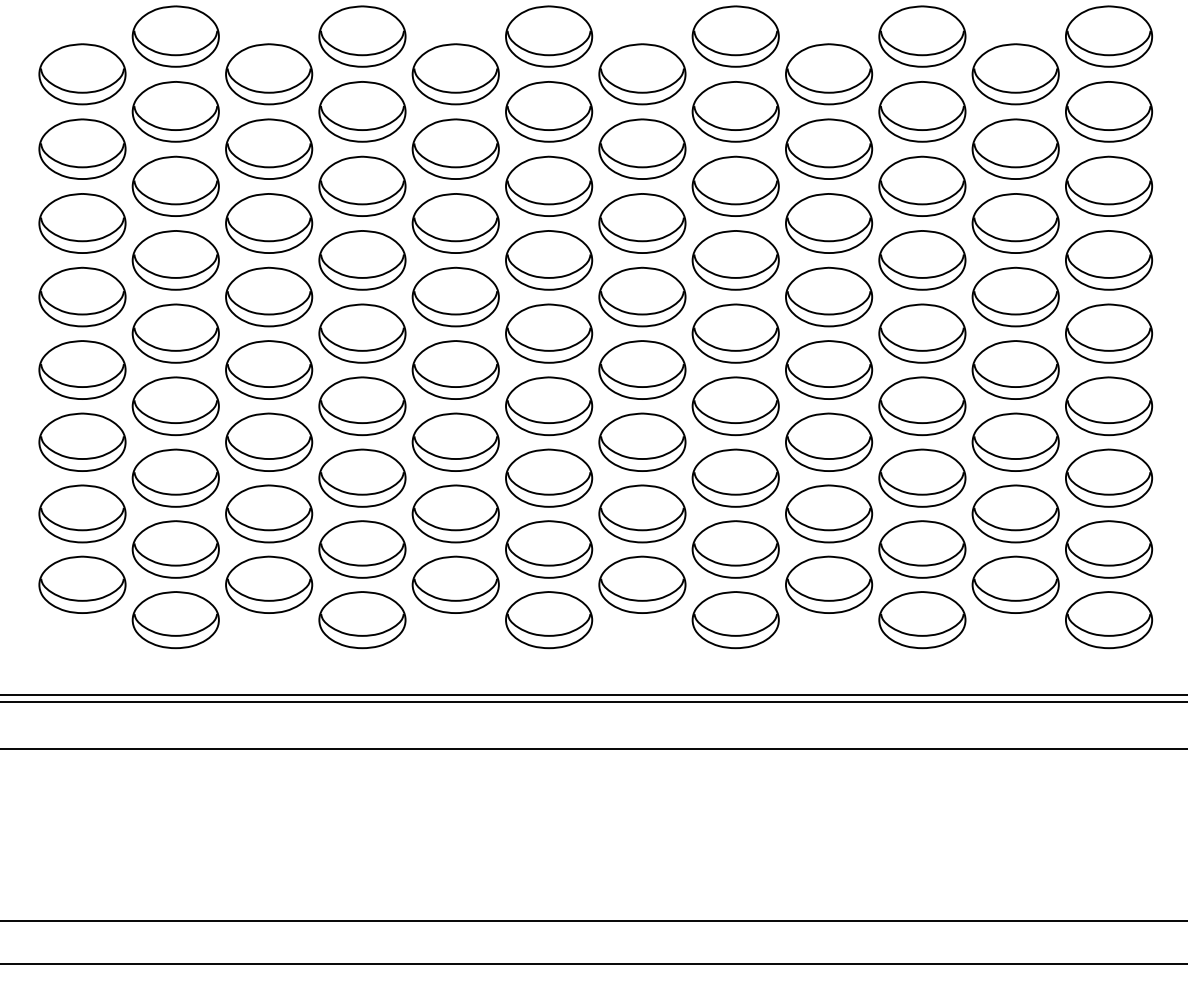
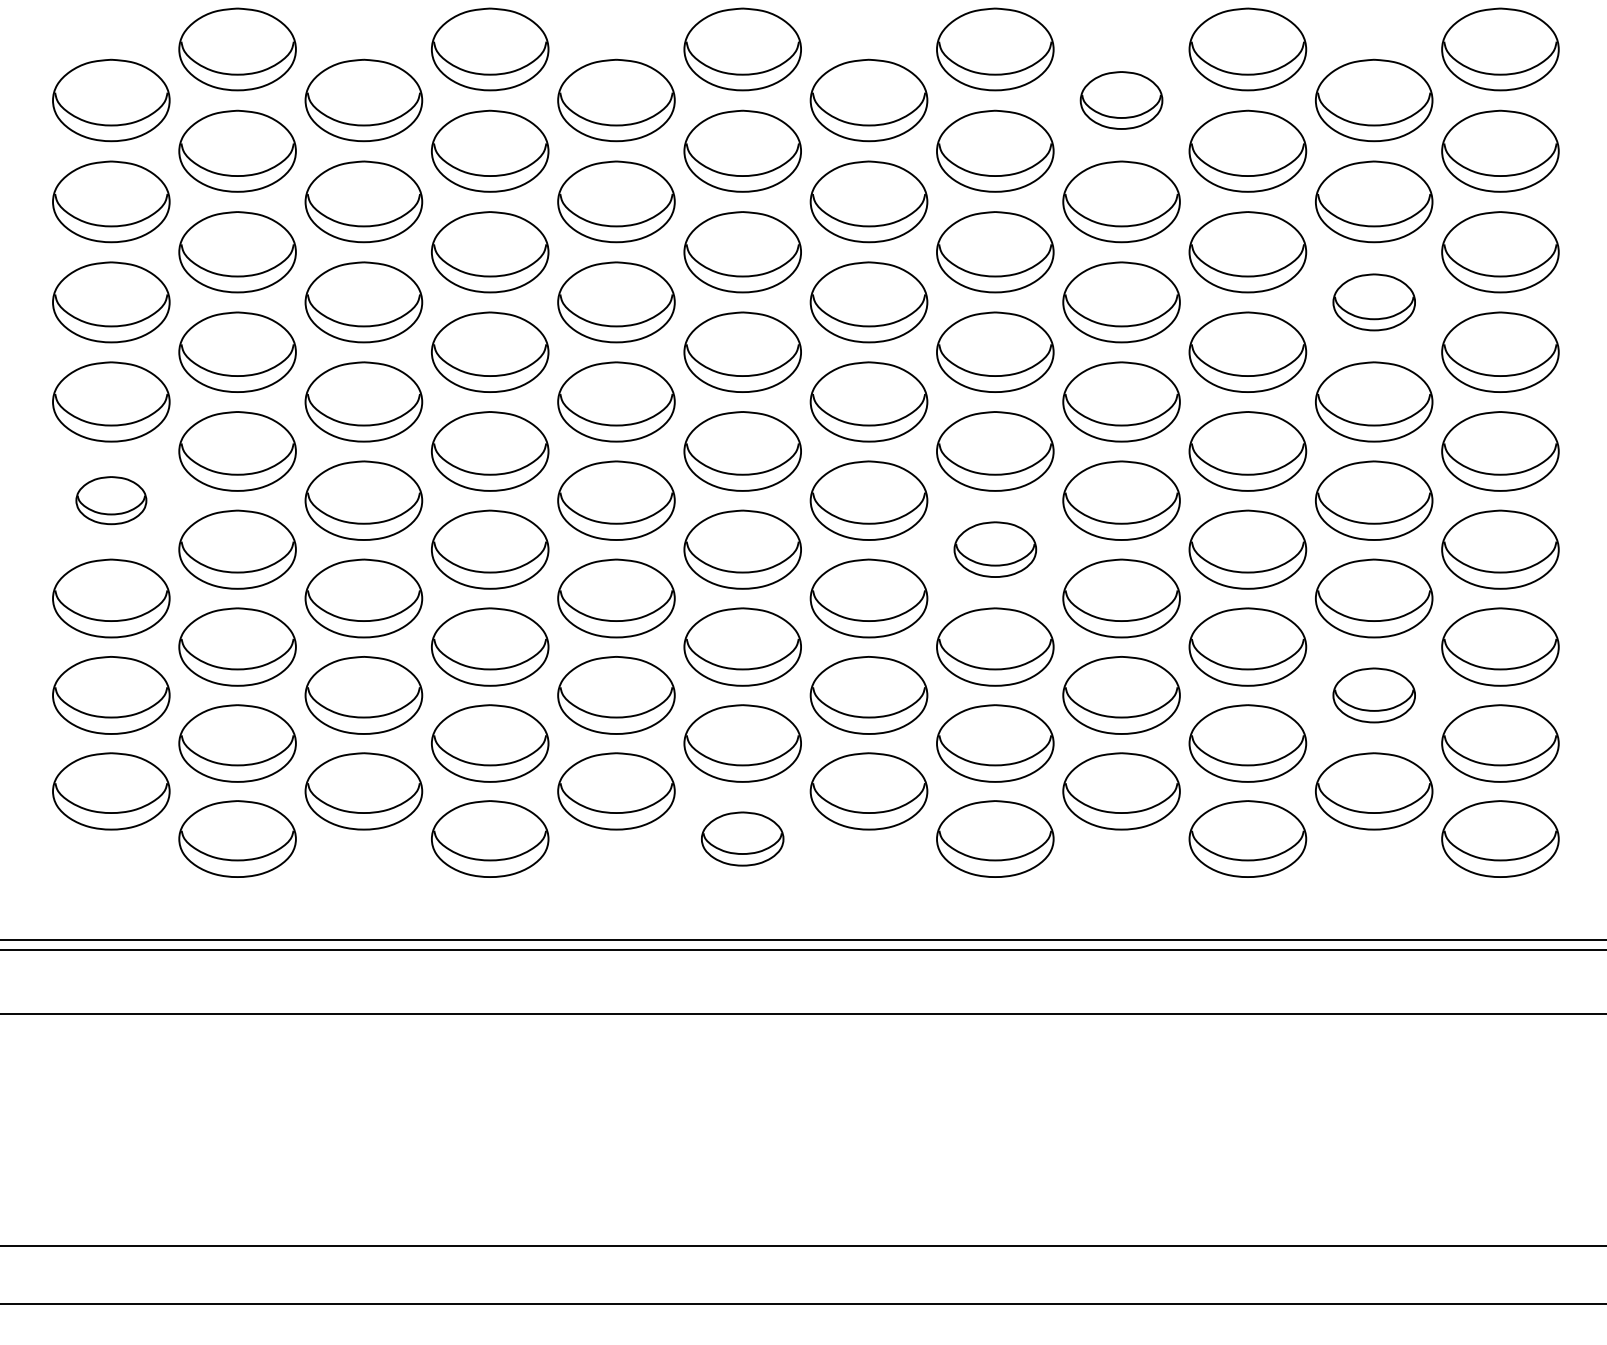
part: (829, 74) -> (1121, 100), size x0.7
part: (1015, 223) -> (1374, 302), size x0.7
part: (82, 369) -> (111, 500), size x0.6
part: (735, 406) -> (995, 549), size x0.7
part: (1015, 513) -> (1374, 695), size x0.7
part: (548, 619) -> (742, 838), size x0.7

